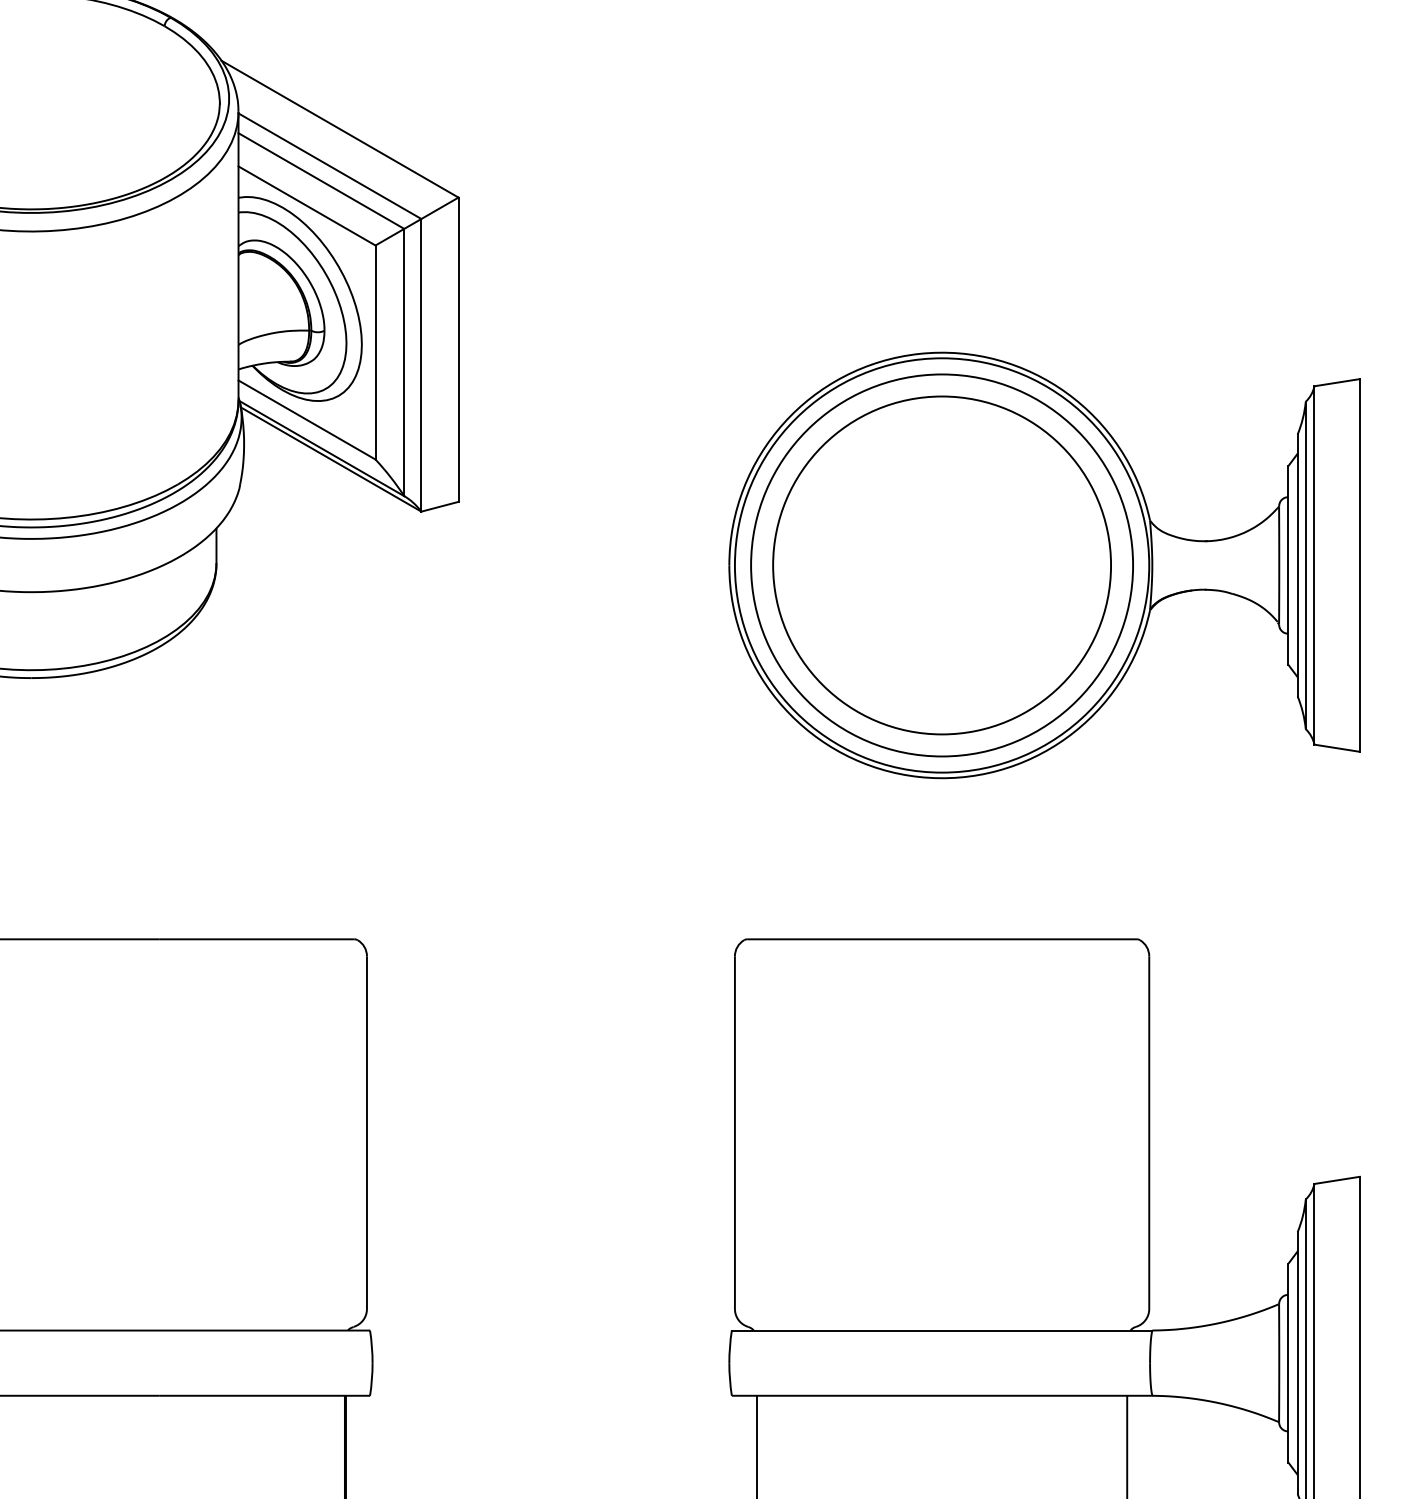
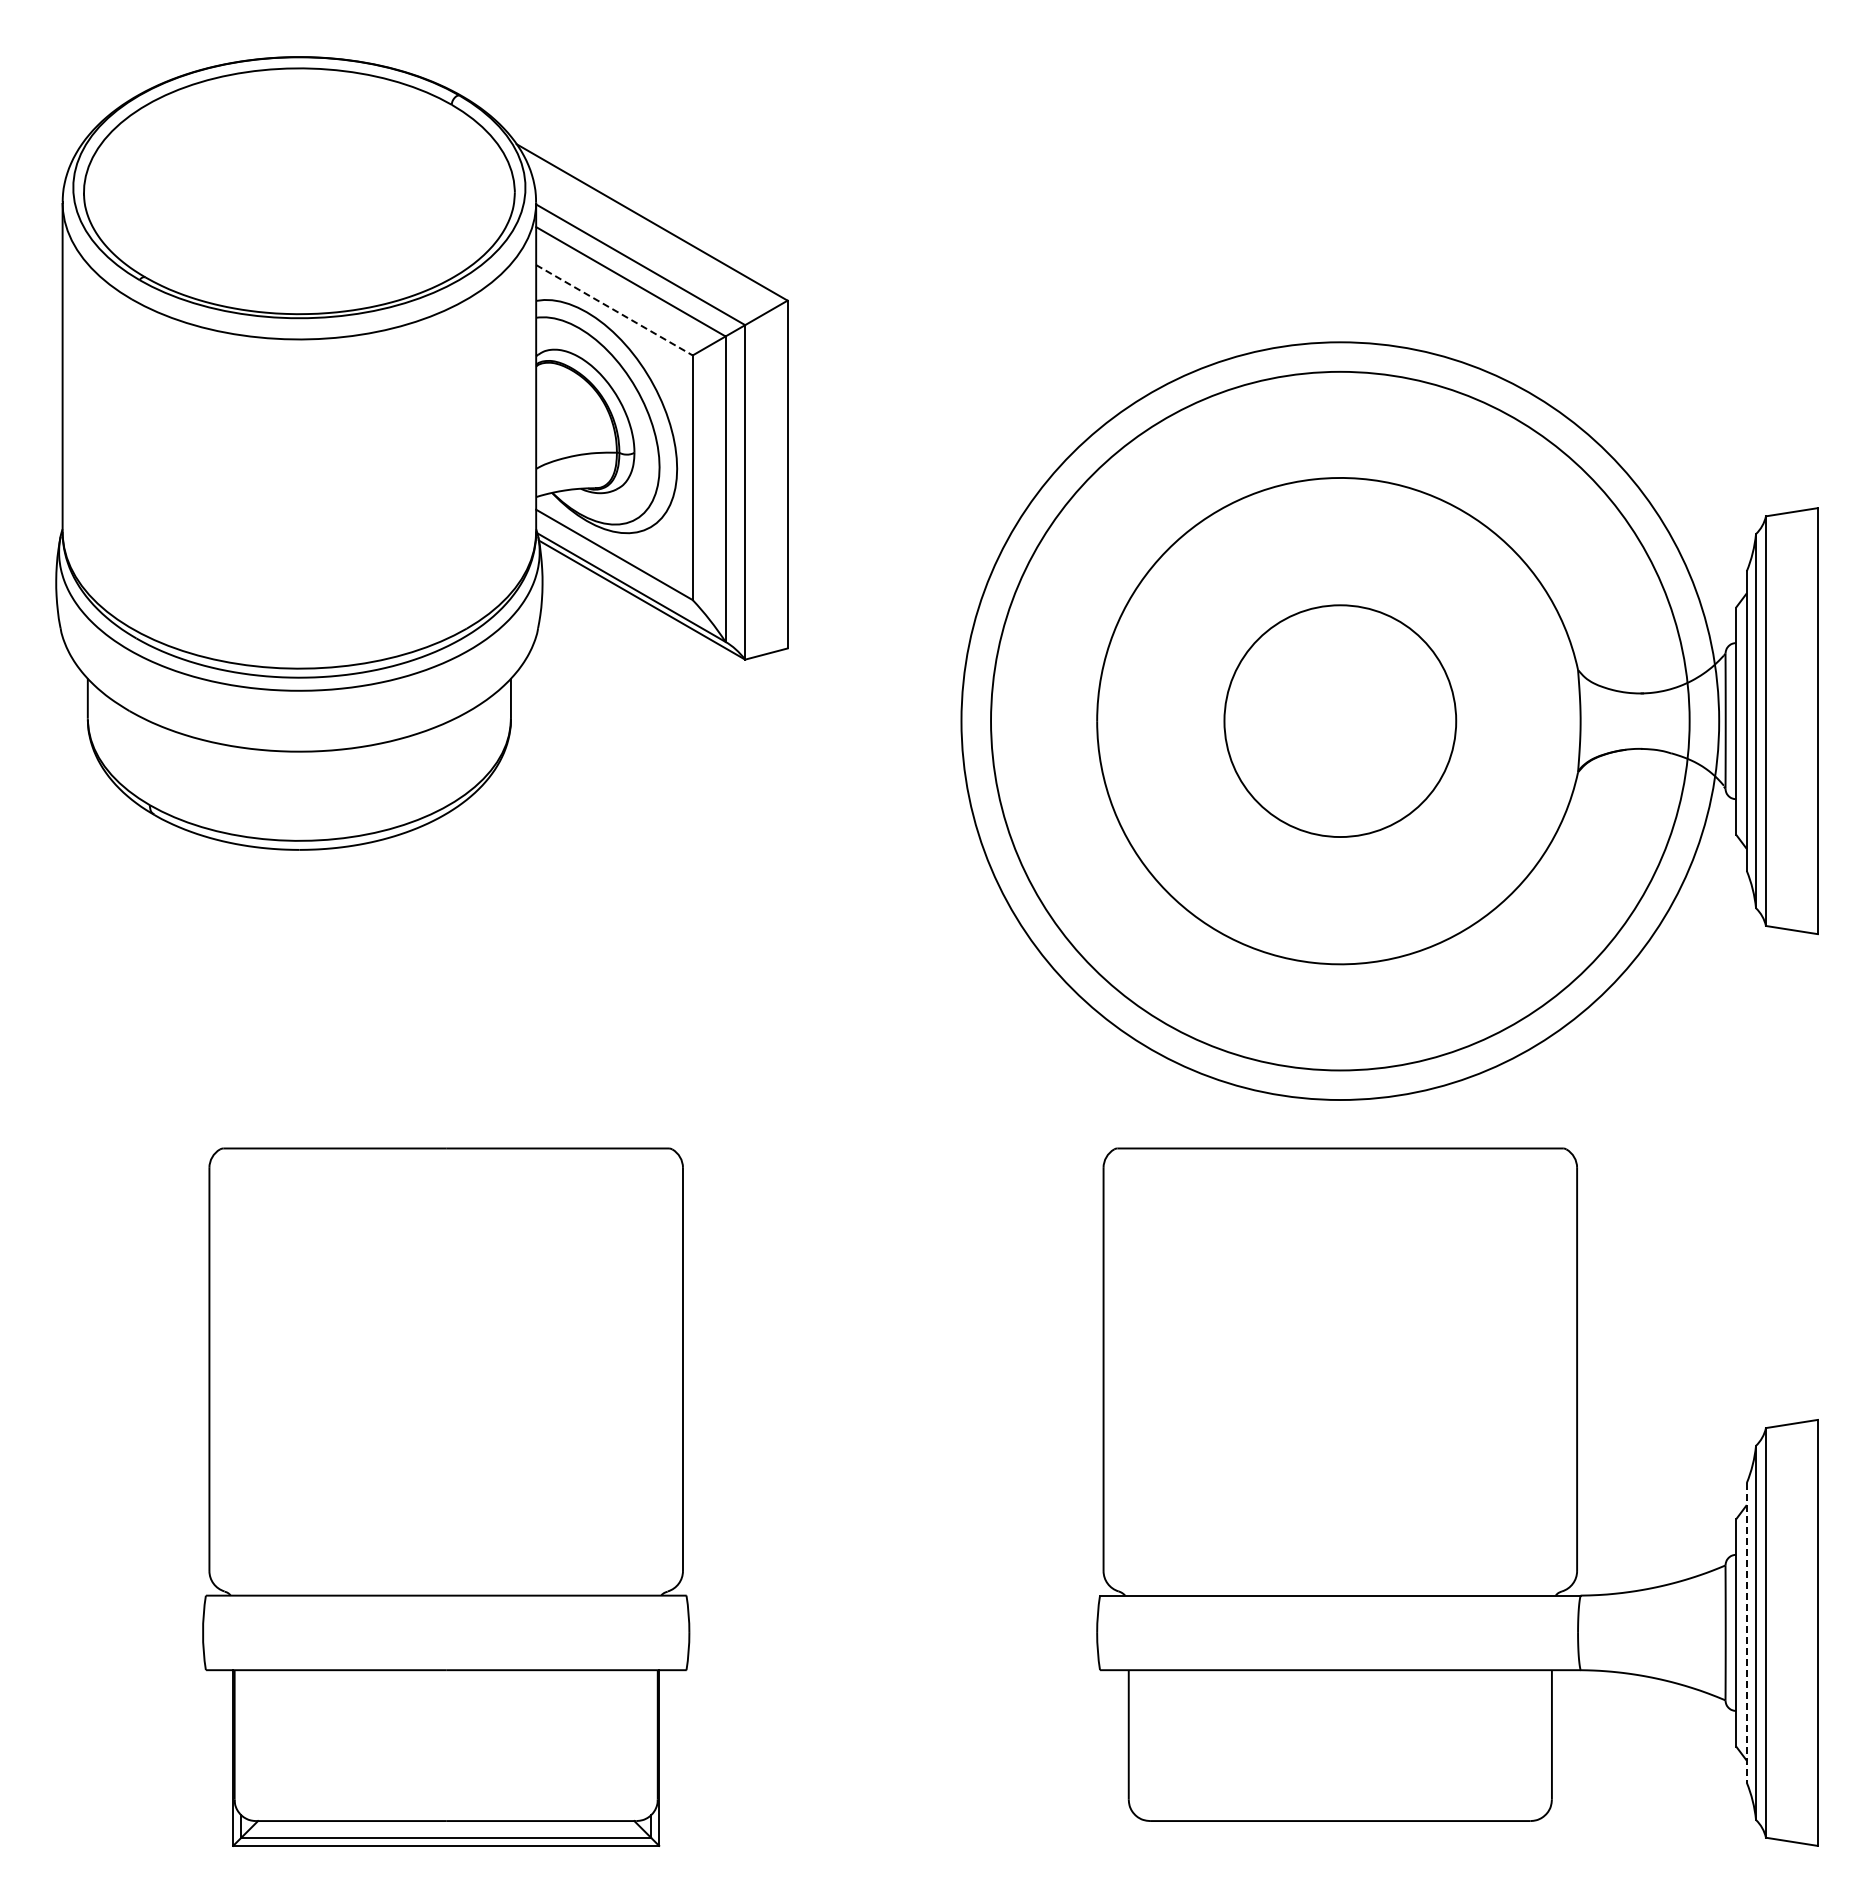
line: (307, 206) -> (614, 310), solid -> dashed
circle: (942, 564) -> (1340, 720), size x1.6
circle: (942, 564) -> (1340, 720), size x1.6
circle: (942, 565) -> (1340, 721), size x0.6
line: (1297, 1362) -> (1746, 1632), solid -> dashed

